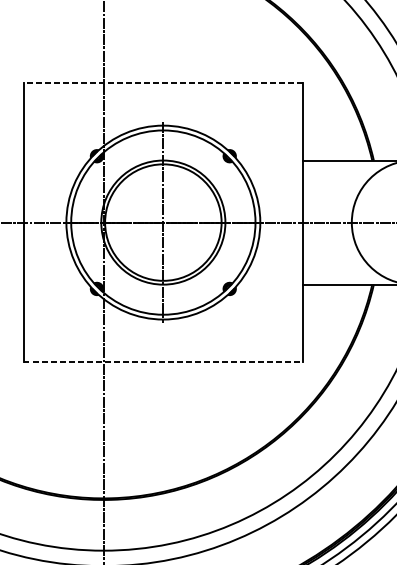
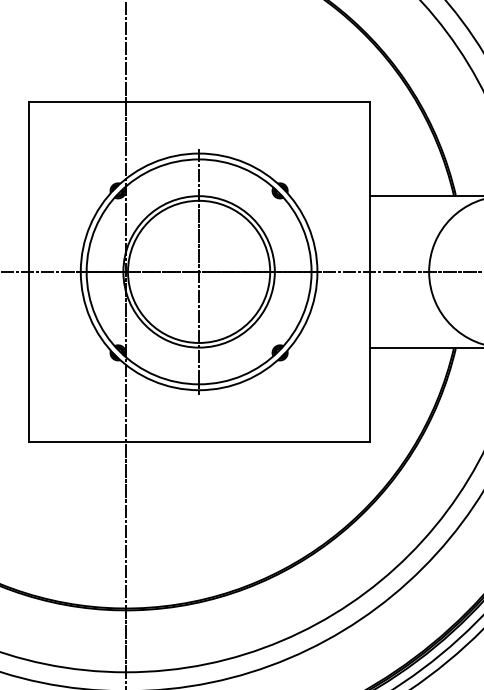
line: (162, 82) -> (198, 101), dashed -> solid
line: (163, 362) -> (199, 442), dashed -> solid

